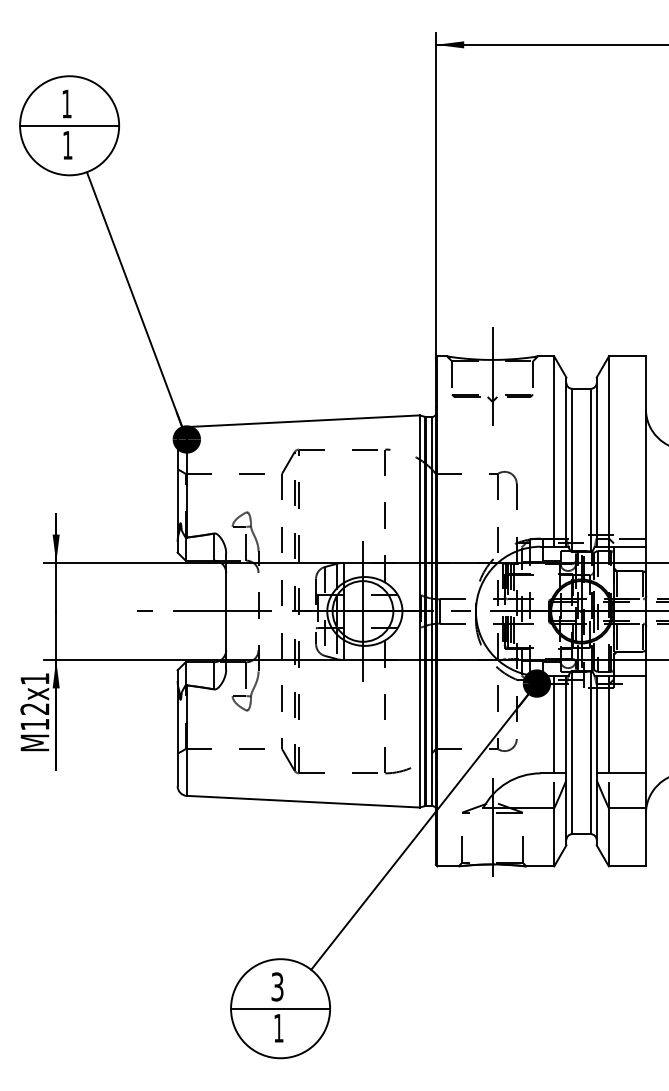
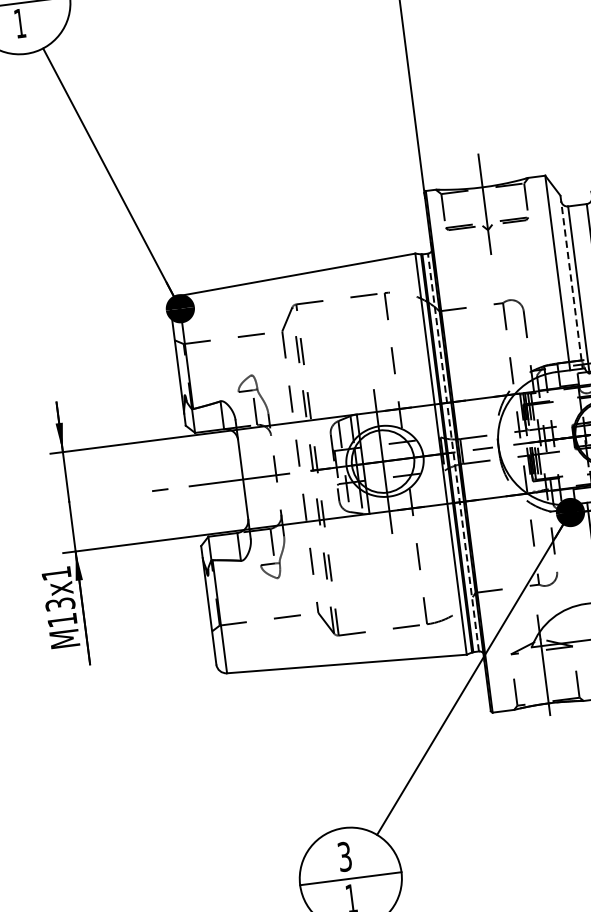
line: (566, 462) -> (571, 282), solid -> dashed
line: (431, 610) -> (453, 451), solid -> dashed
text: (34, 708) -> (59, 603), M12x1 -> M13x1

